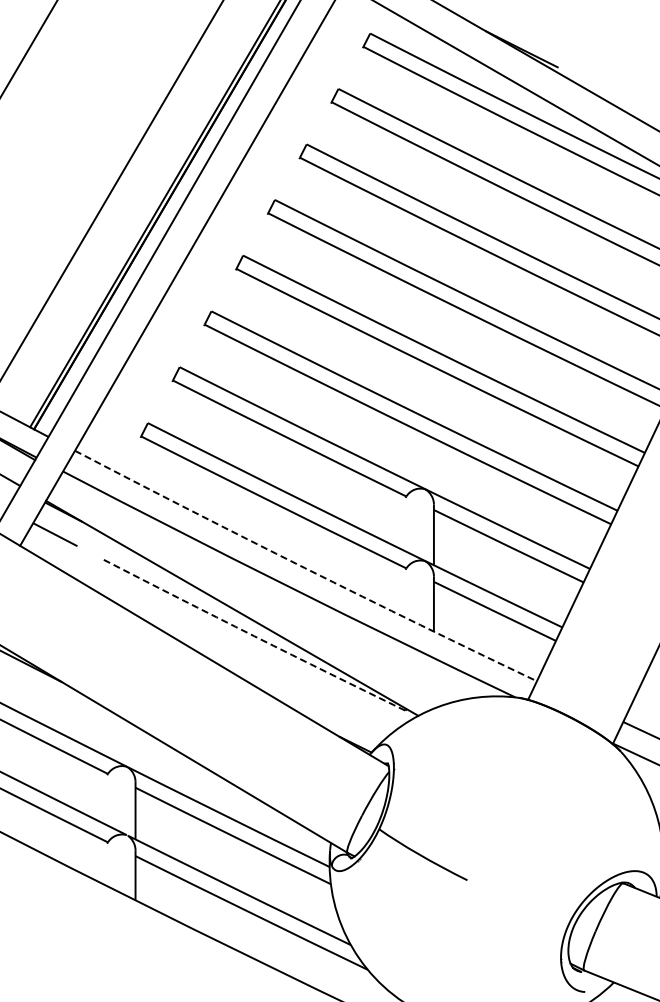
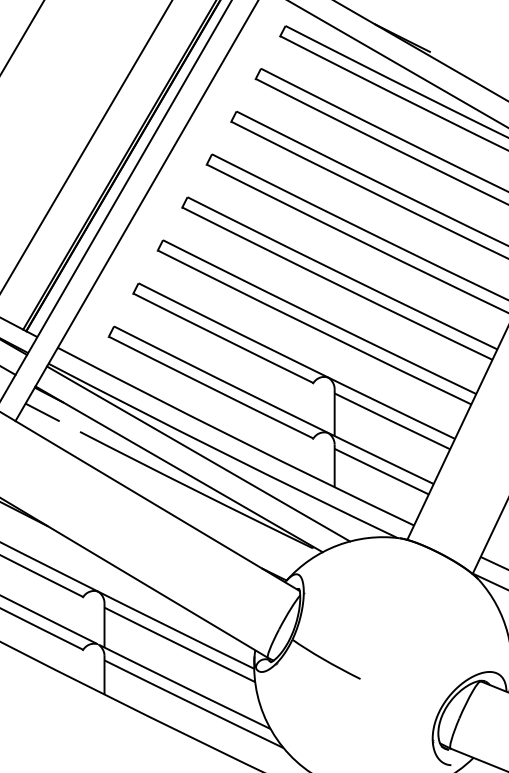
arc: (304, 568) -> (234, 438), dashed -> solid
line: (257, 588) -> (198, 453), added
arc: (254, 636) -> (196, 491), dashed -> solid

